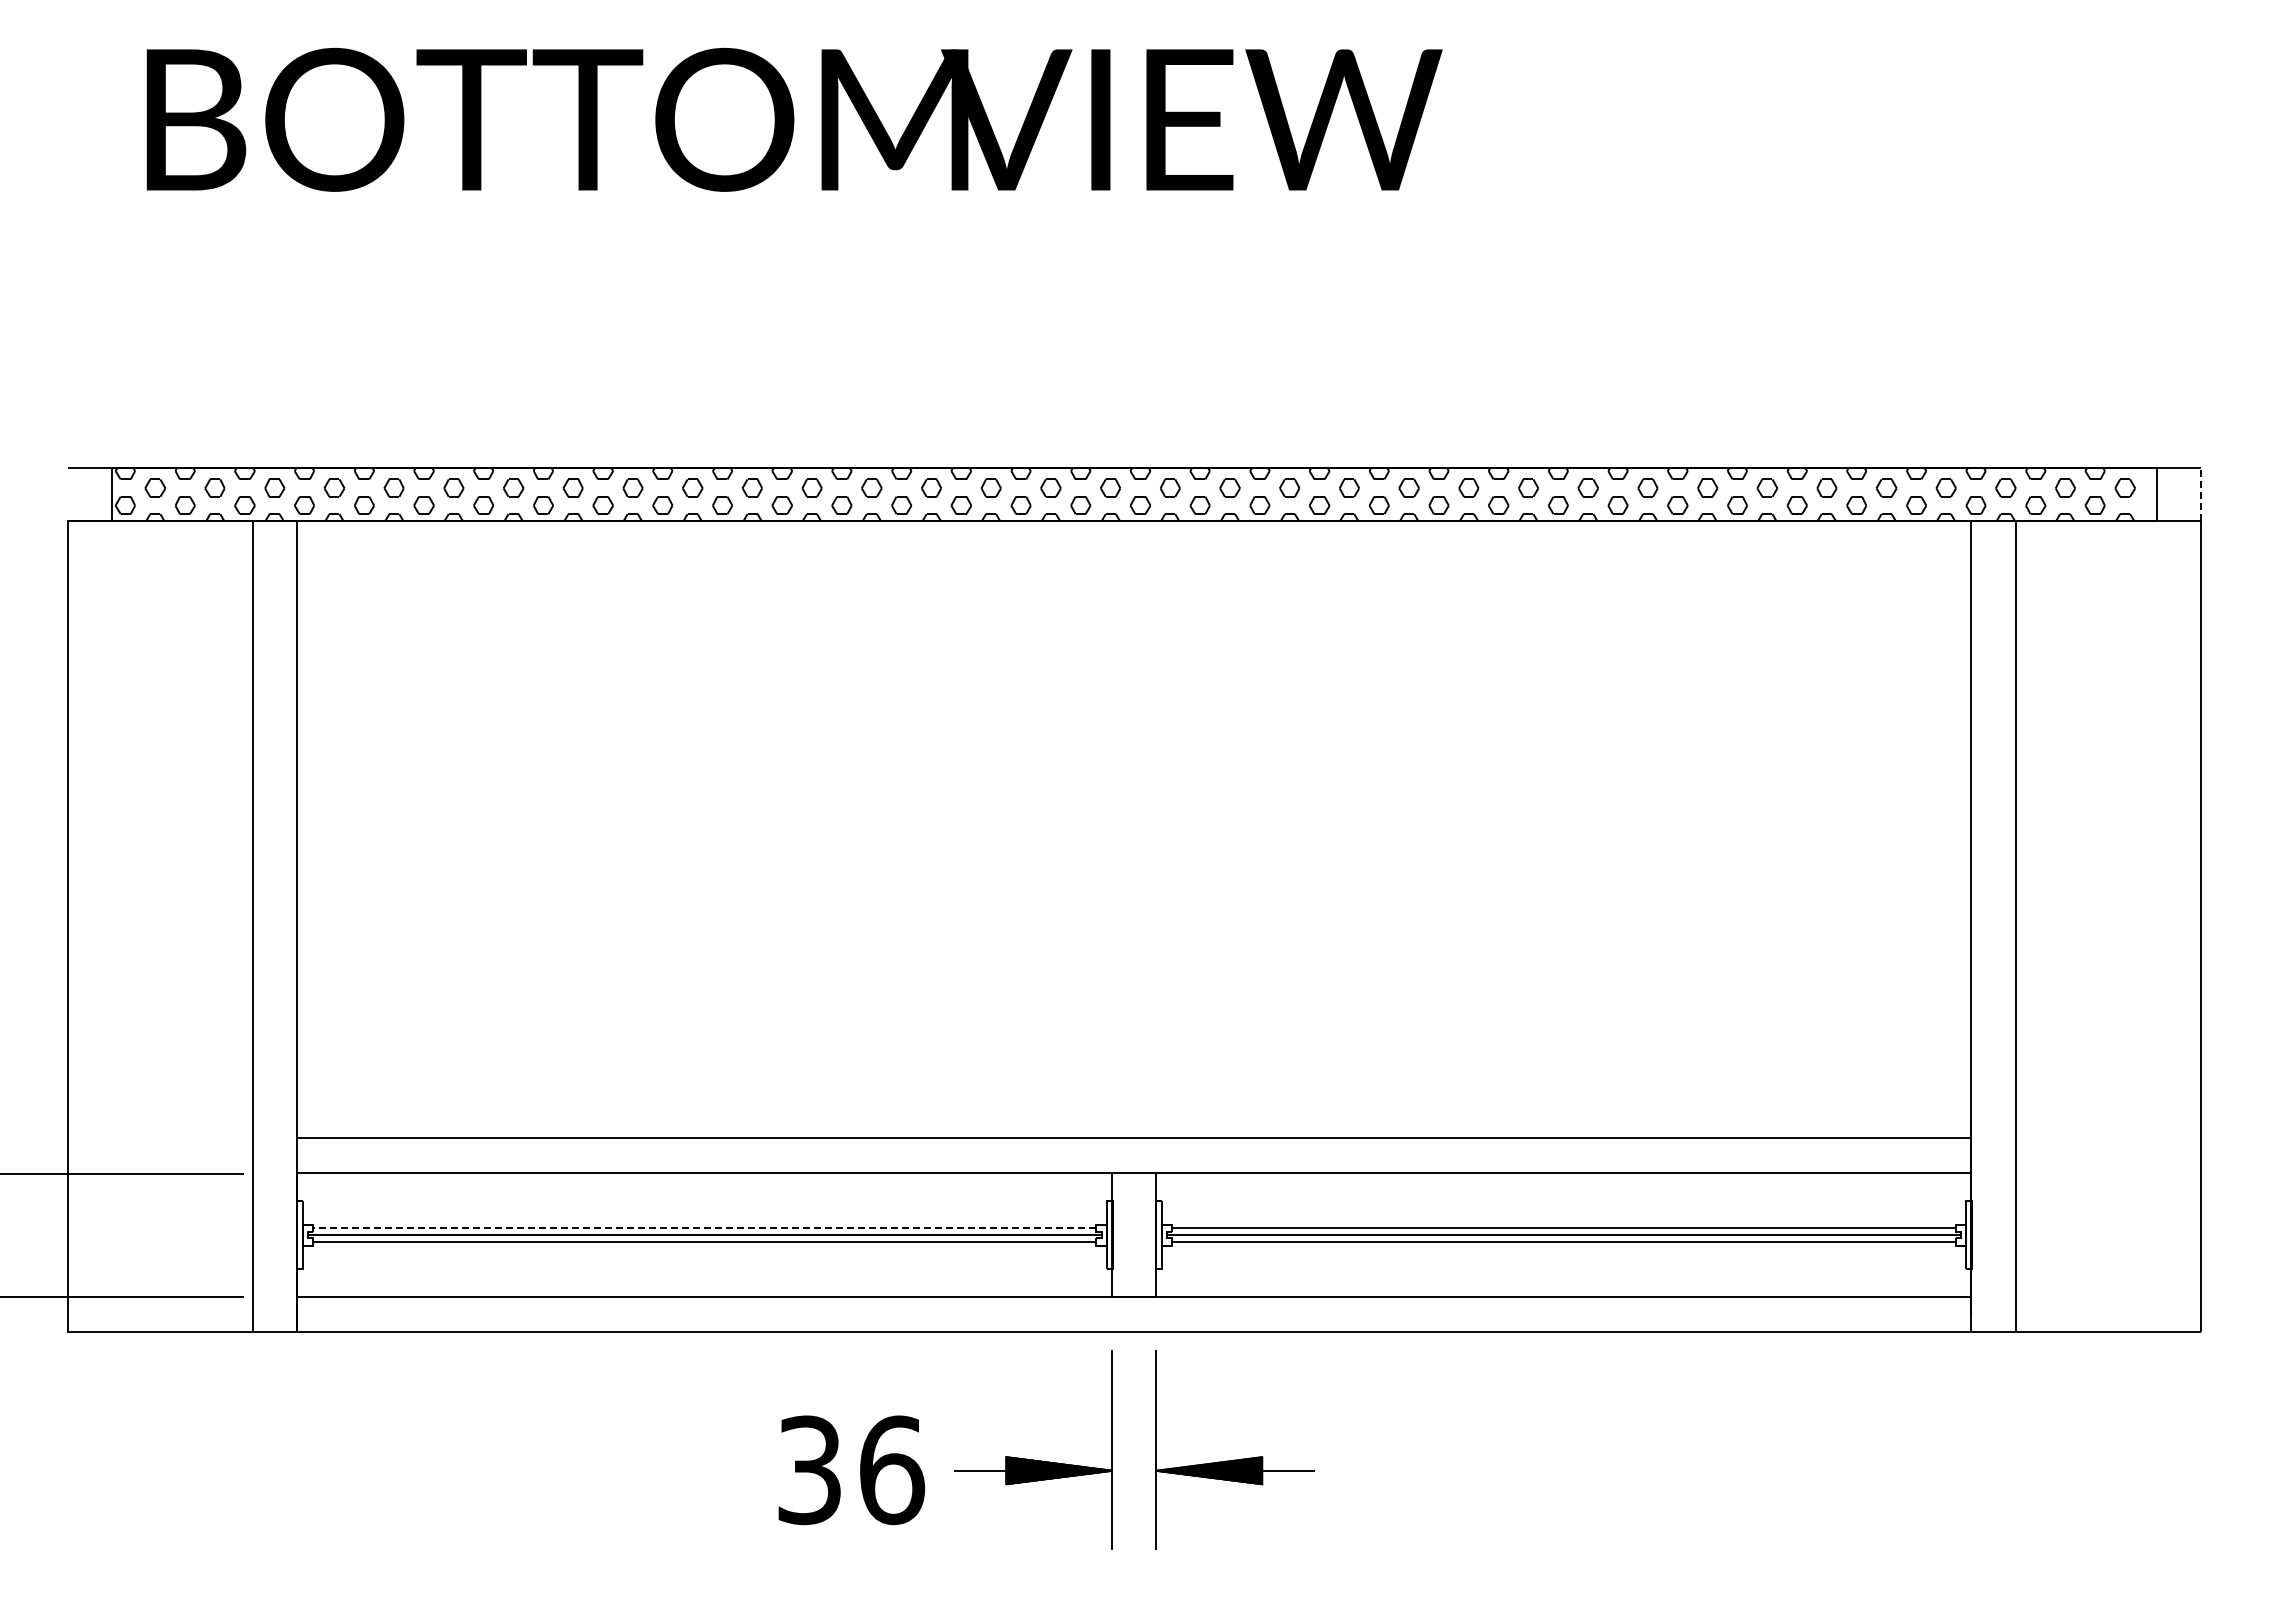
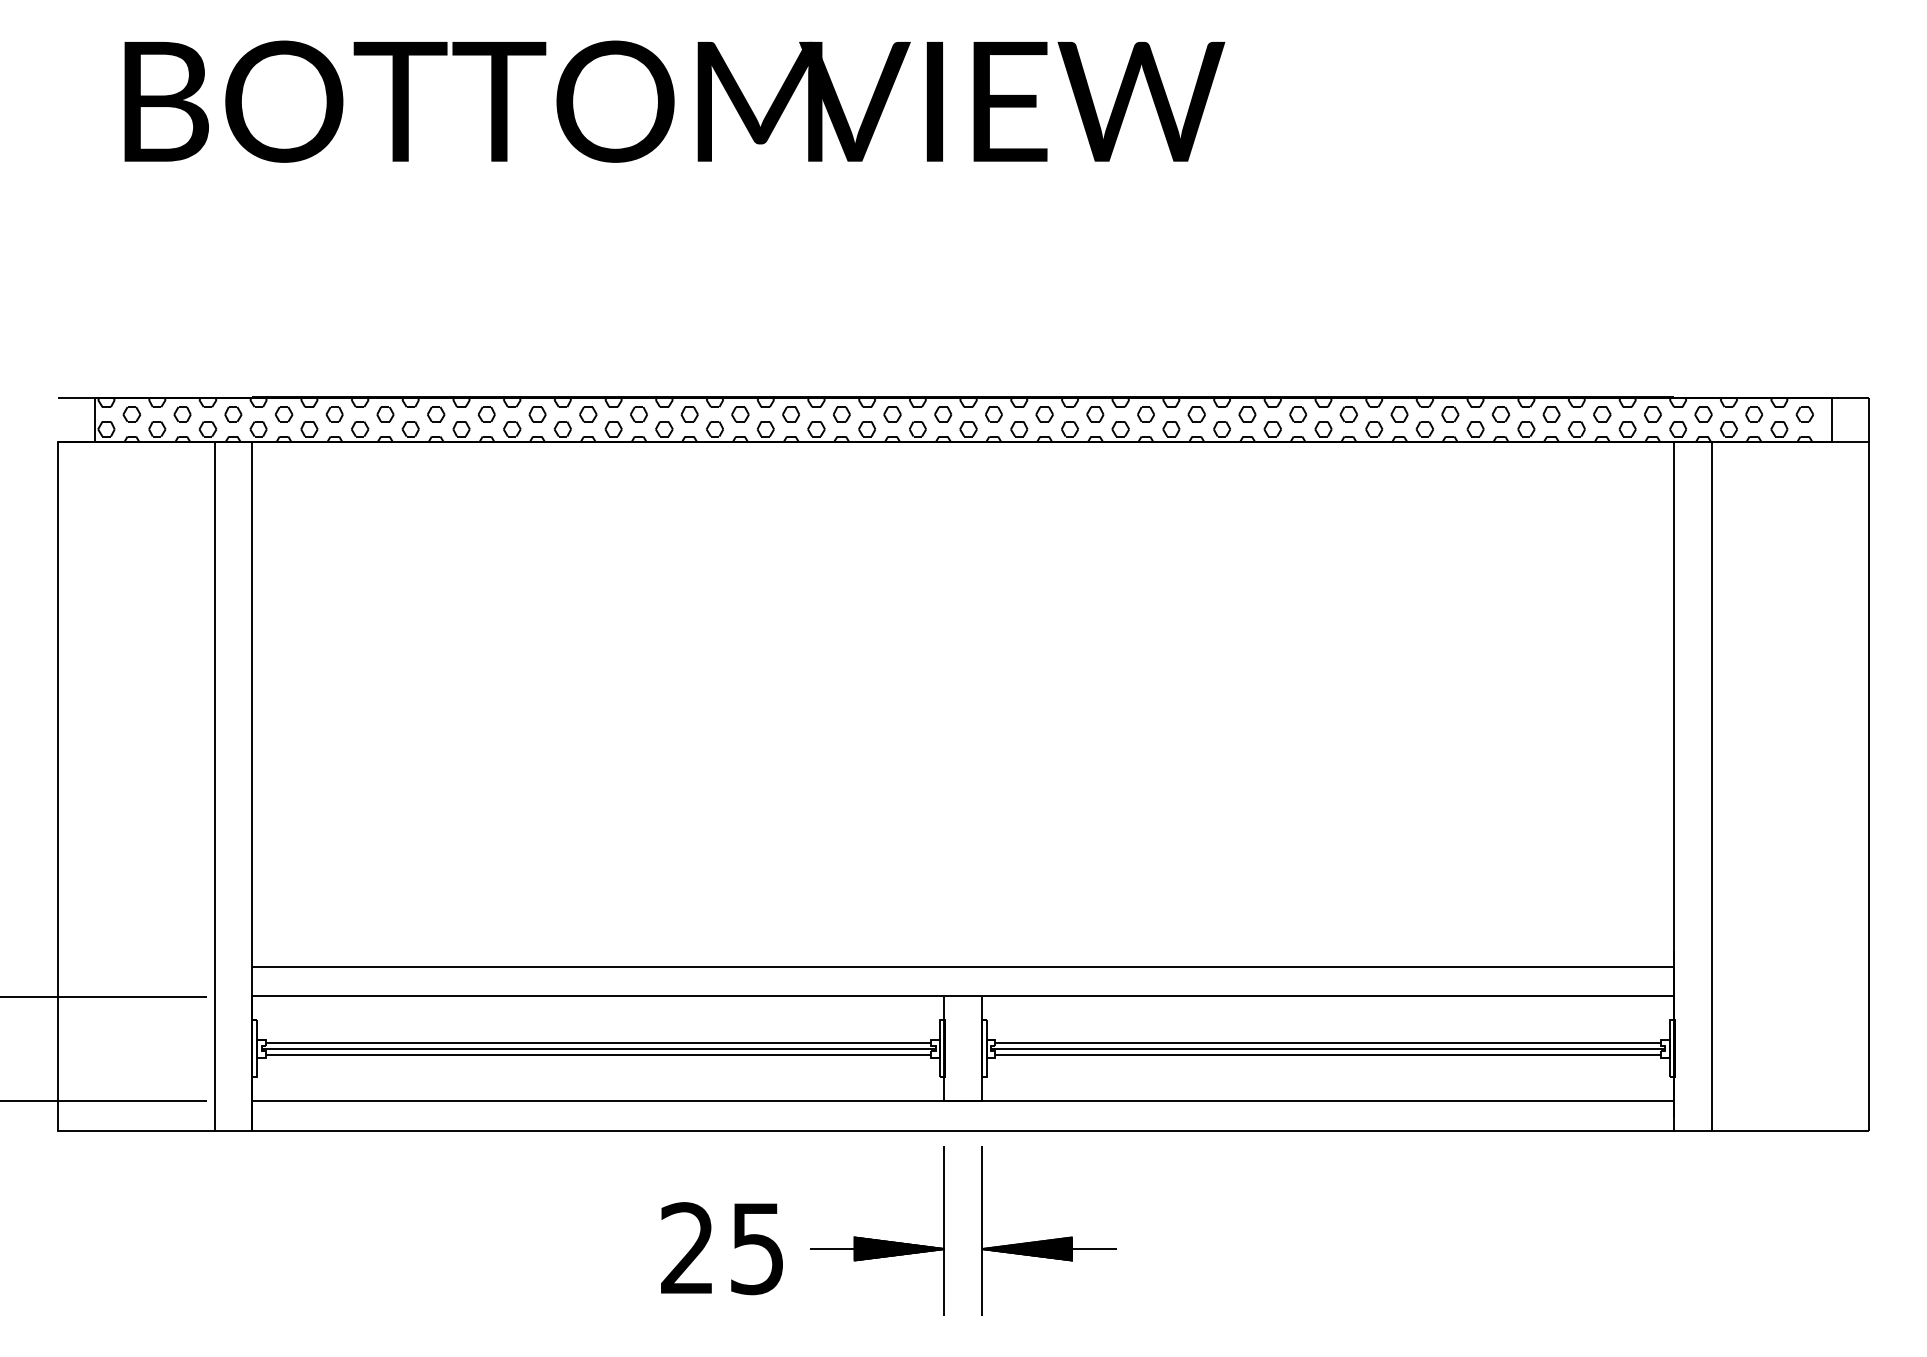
line: (2201, 494) -> (1869, 419), dashed -> solid
line: (704, 1228) -> (598, 1043), dashed -> solid
text: (851, 1470) -> (723, 1248), 36 -> 25

